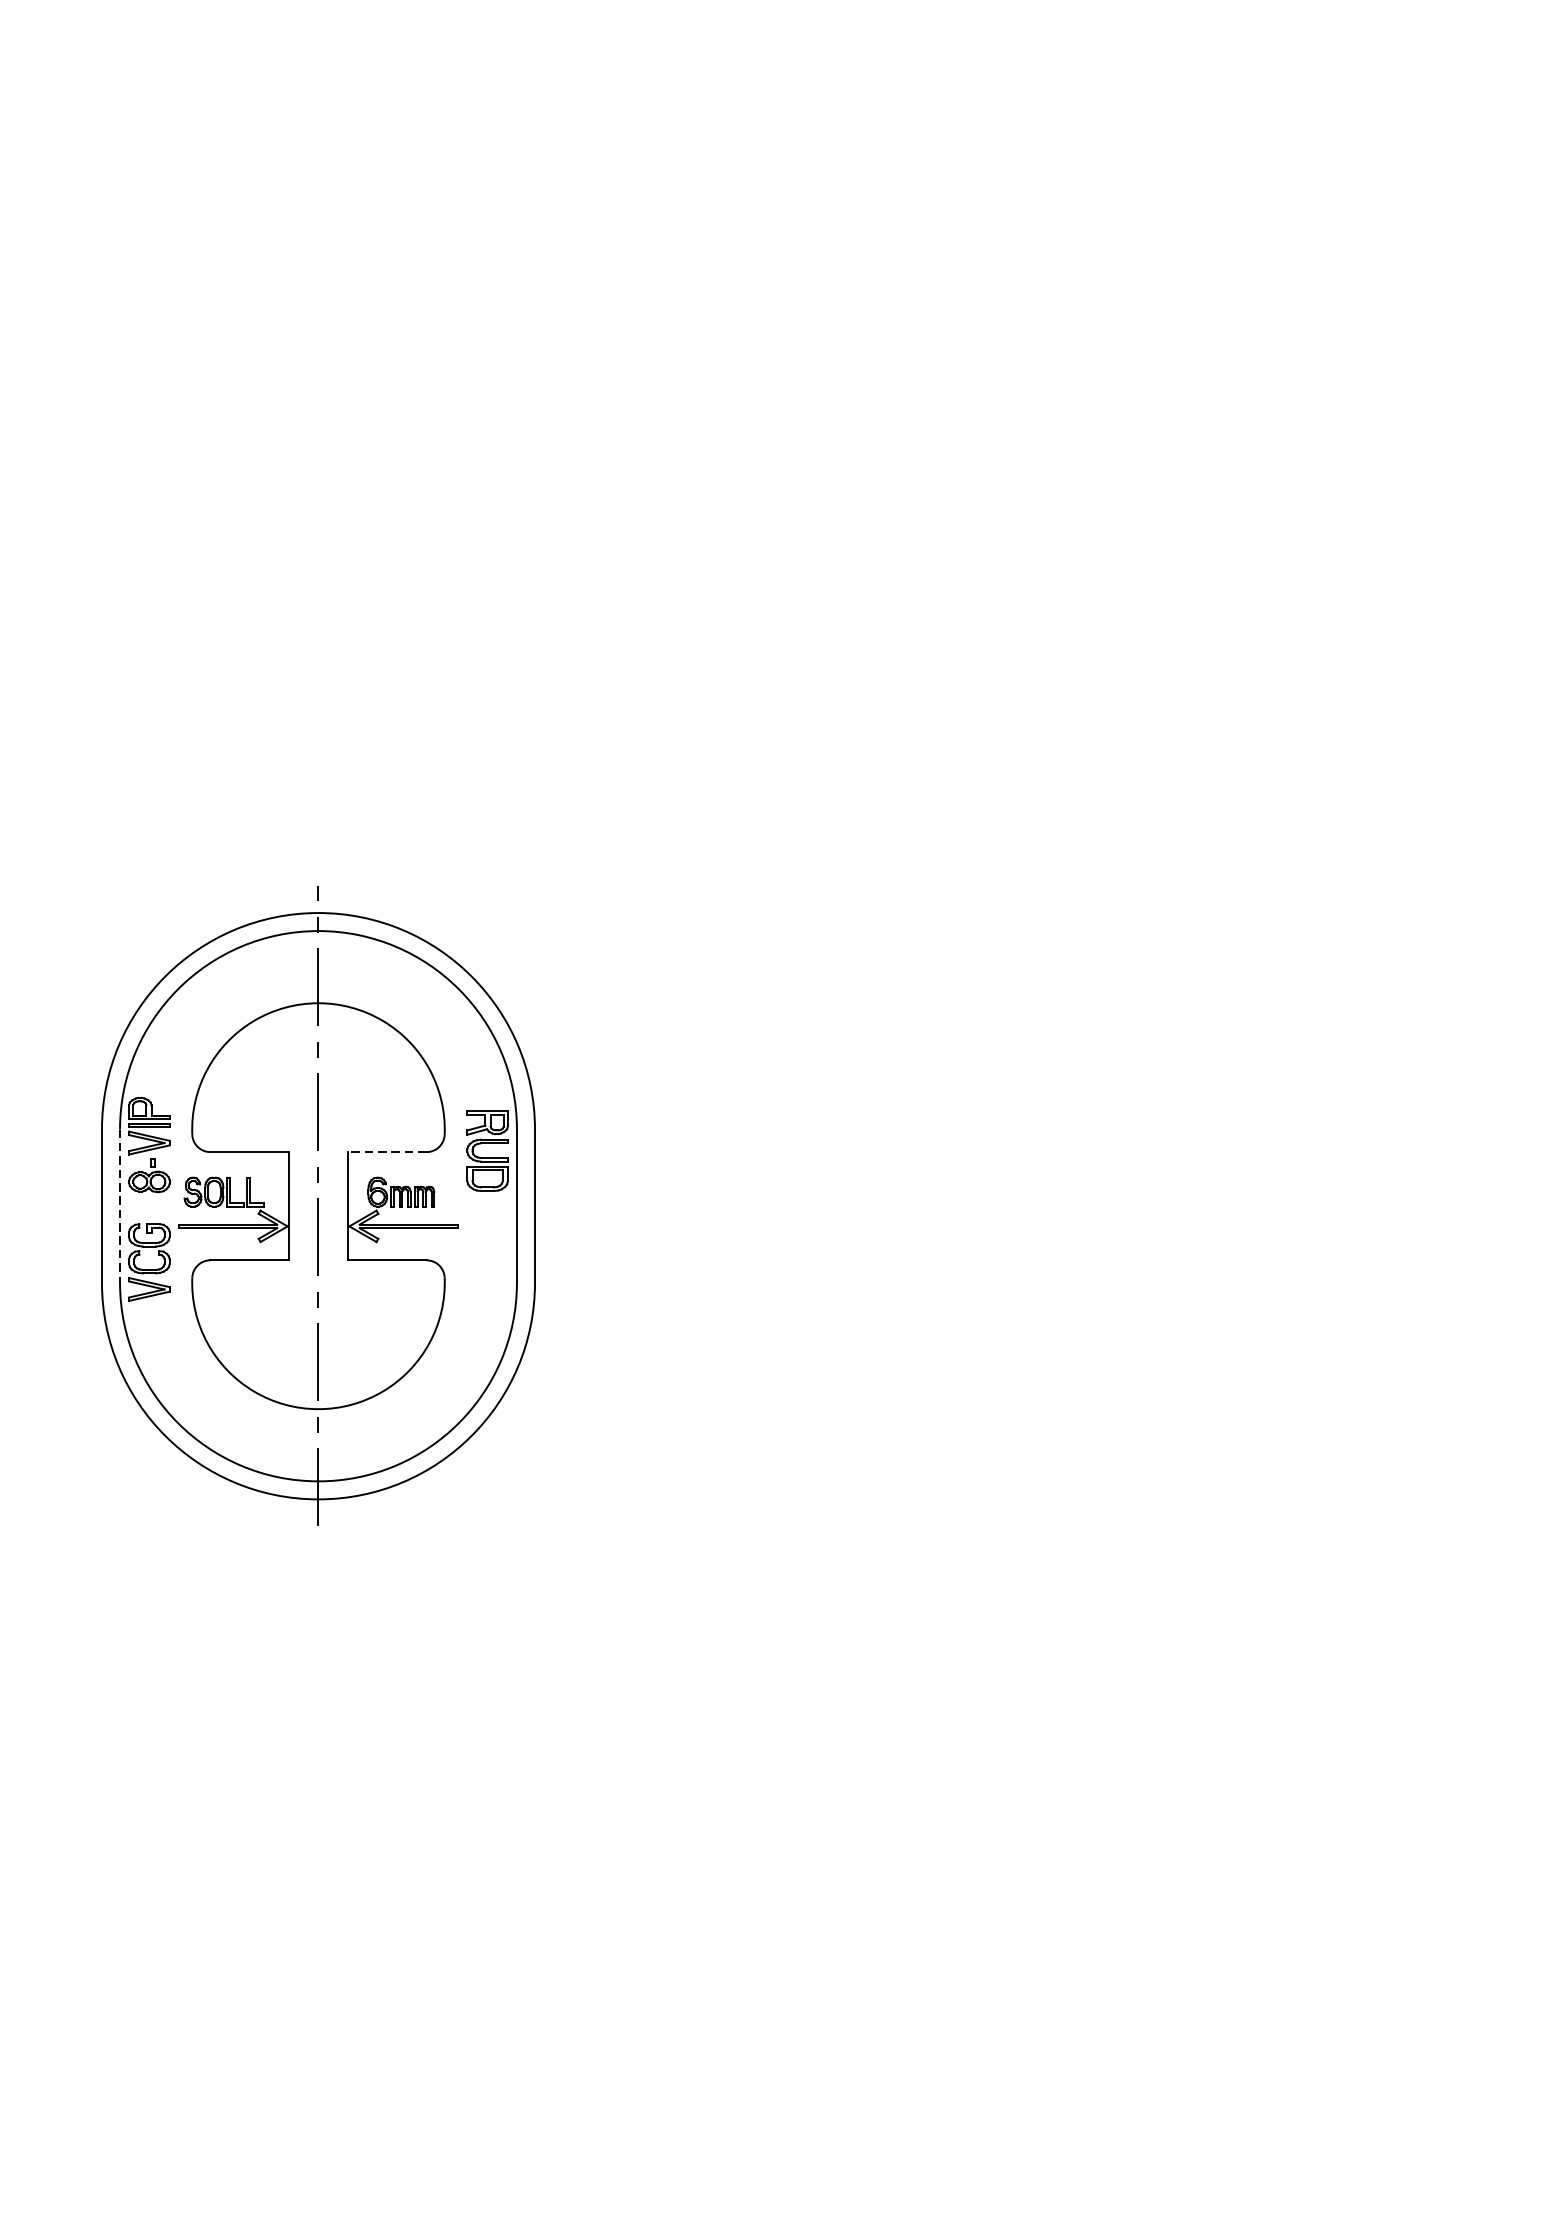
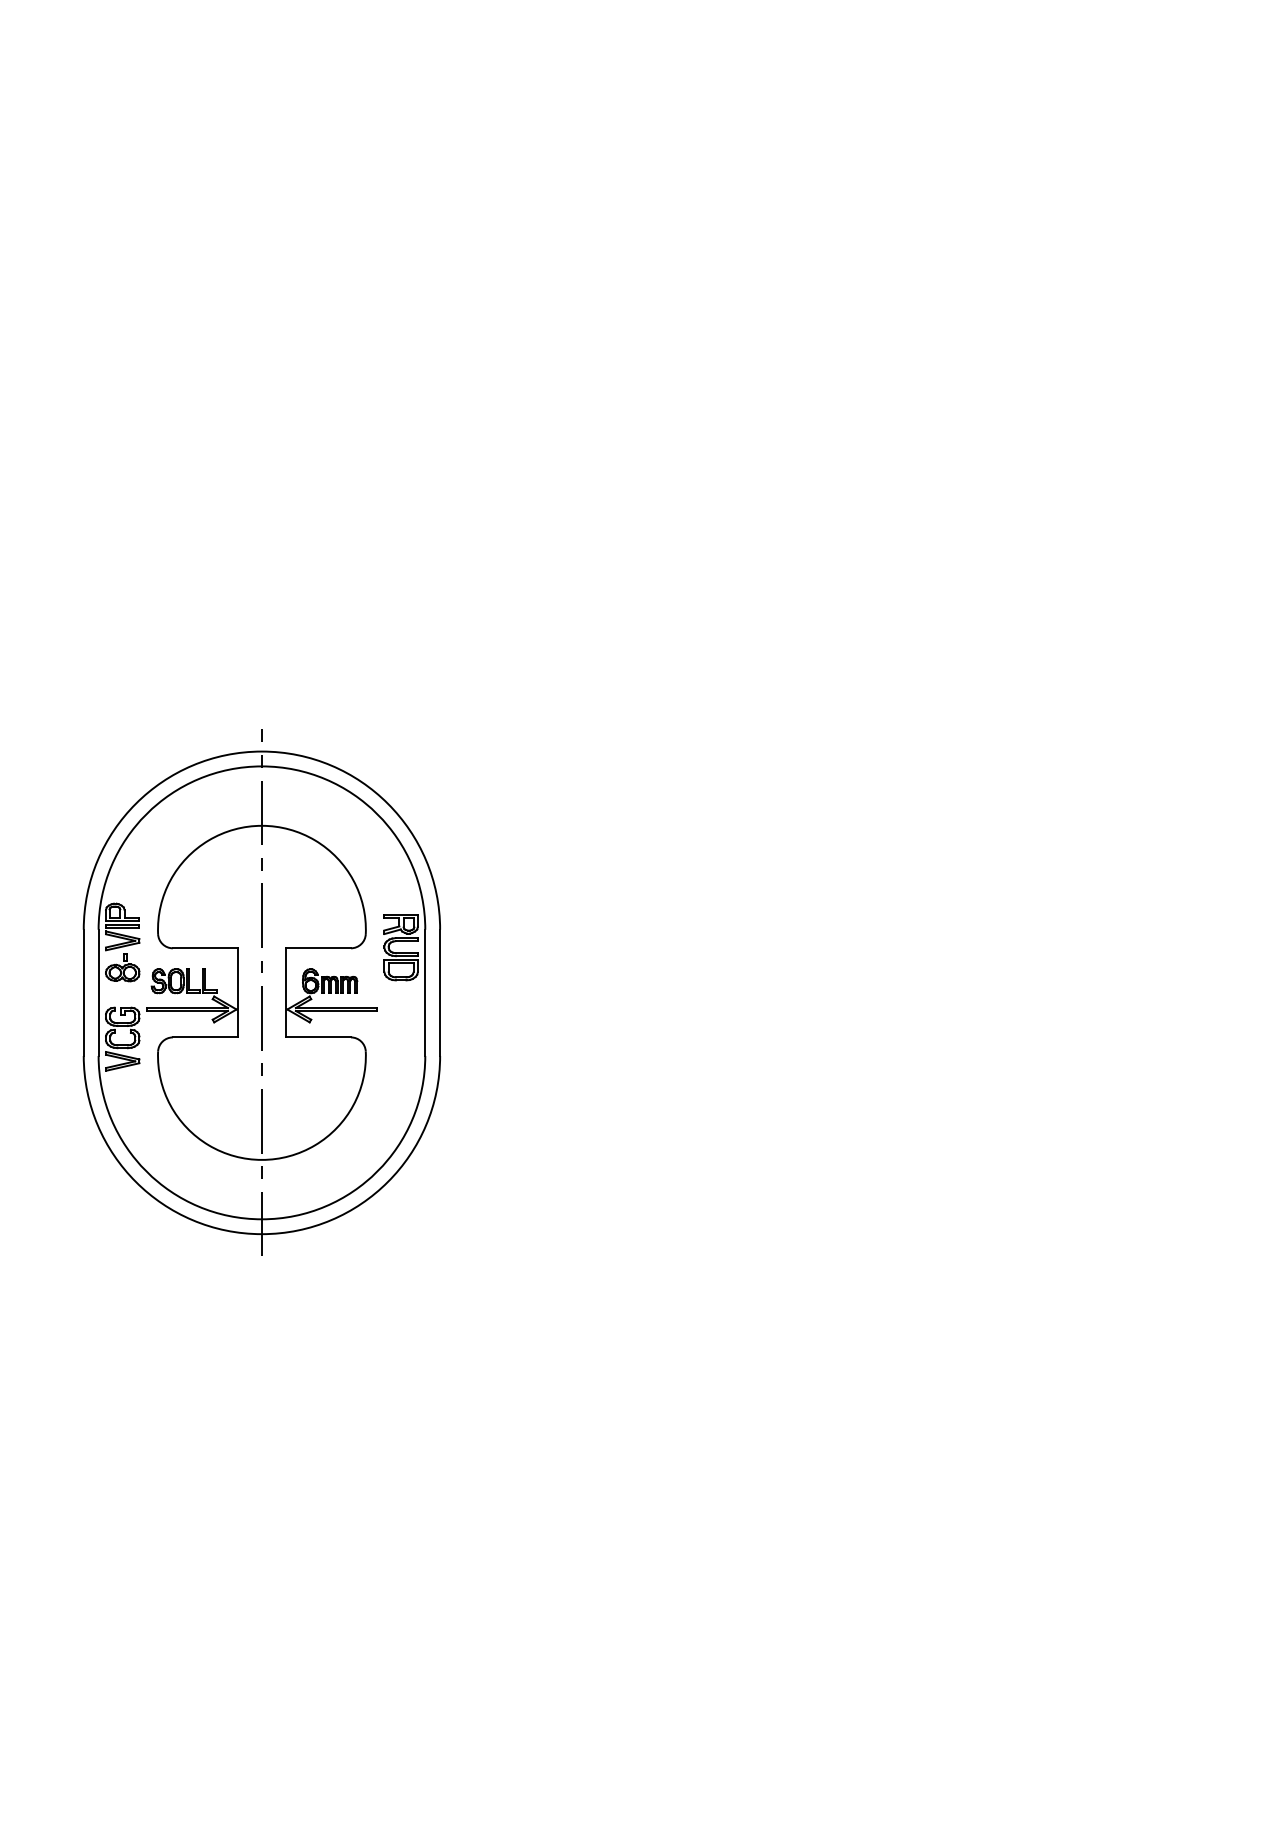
line: (387, 1152) -> (318, 948), dashed -> solid
line: (119, 1206) -> (98, 993), dashed -> solid

